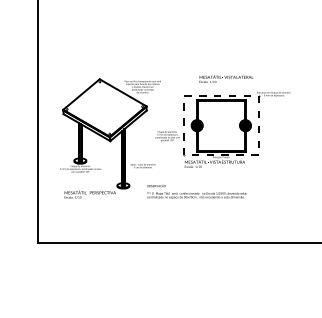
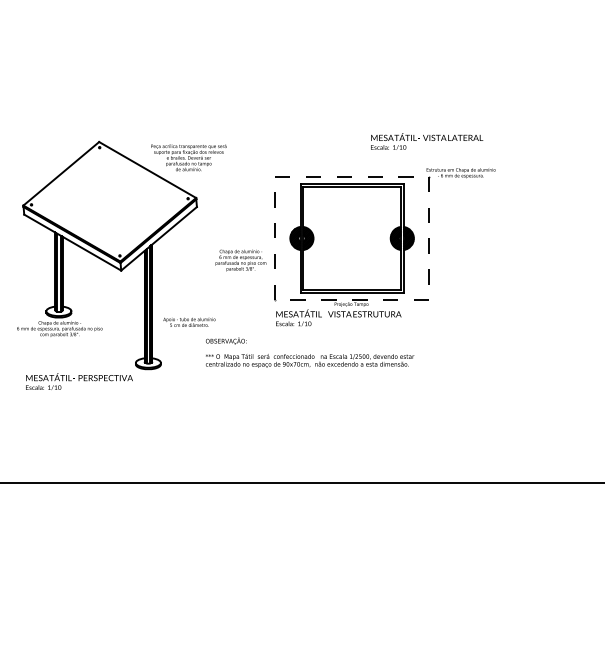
text: (226, 78) -> (427, 140), moved
text: (196, 191) -> (308, 352), moved

